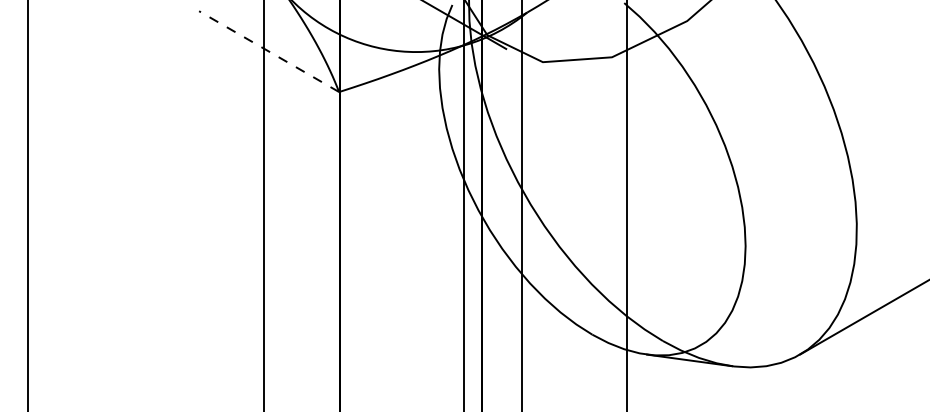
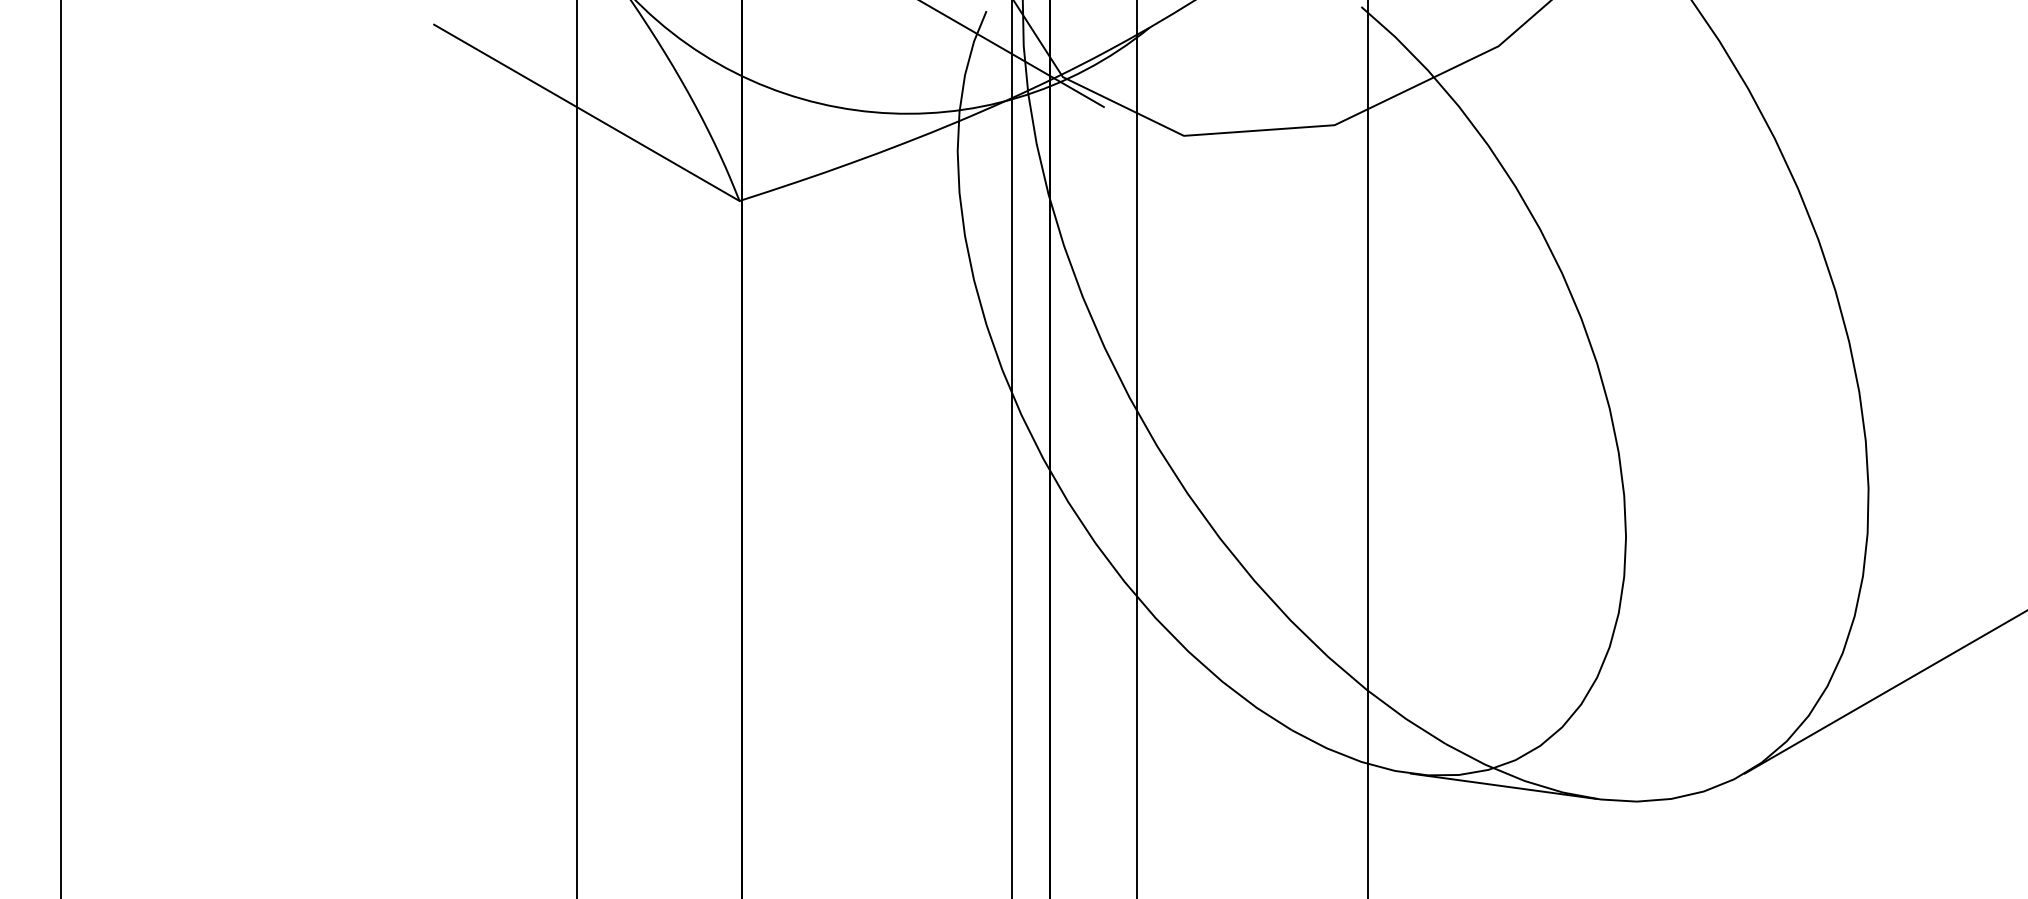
line: (269, 51) -> (587, 112), dashed -> solid

